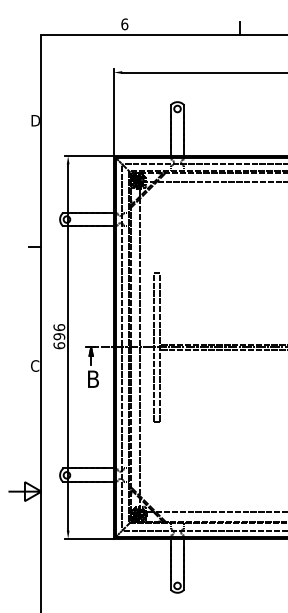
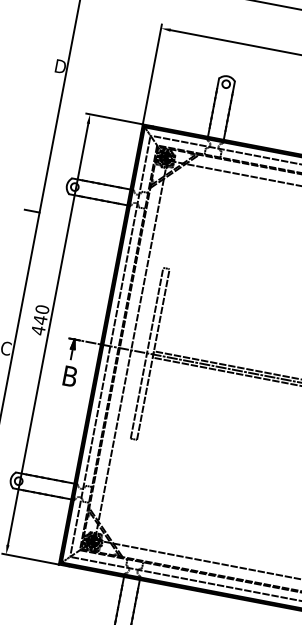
text: (59, 336) -> (40, 319), 696 -> 440

